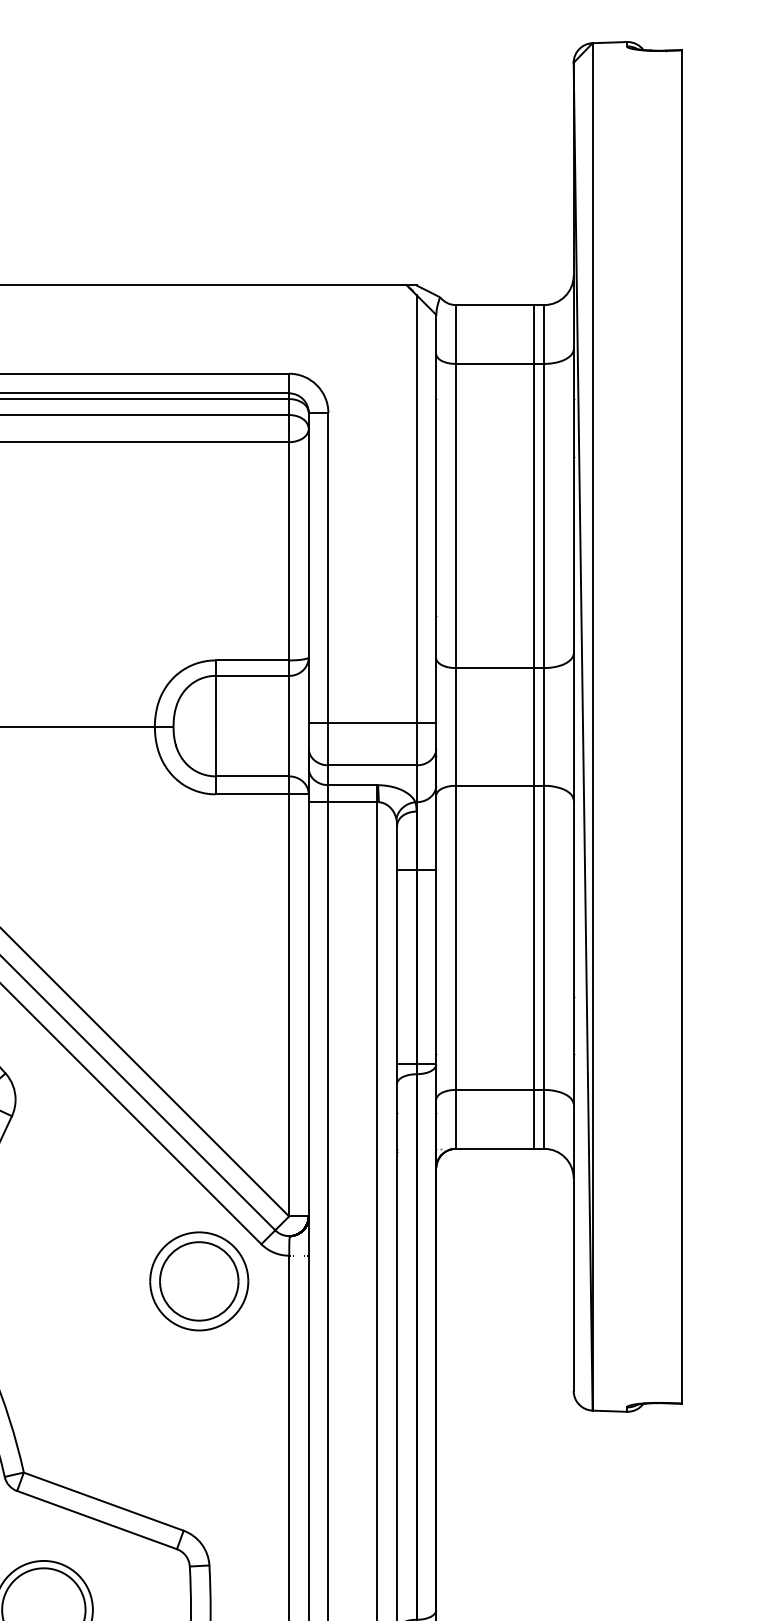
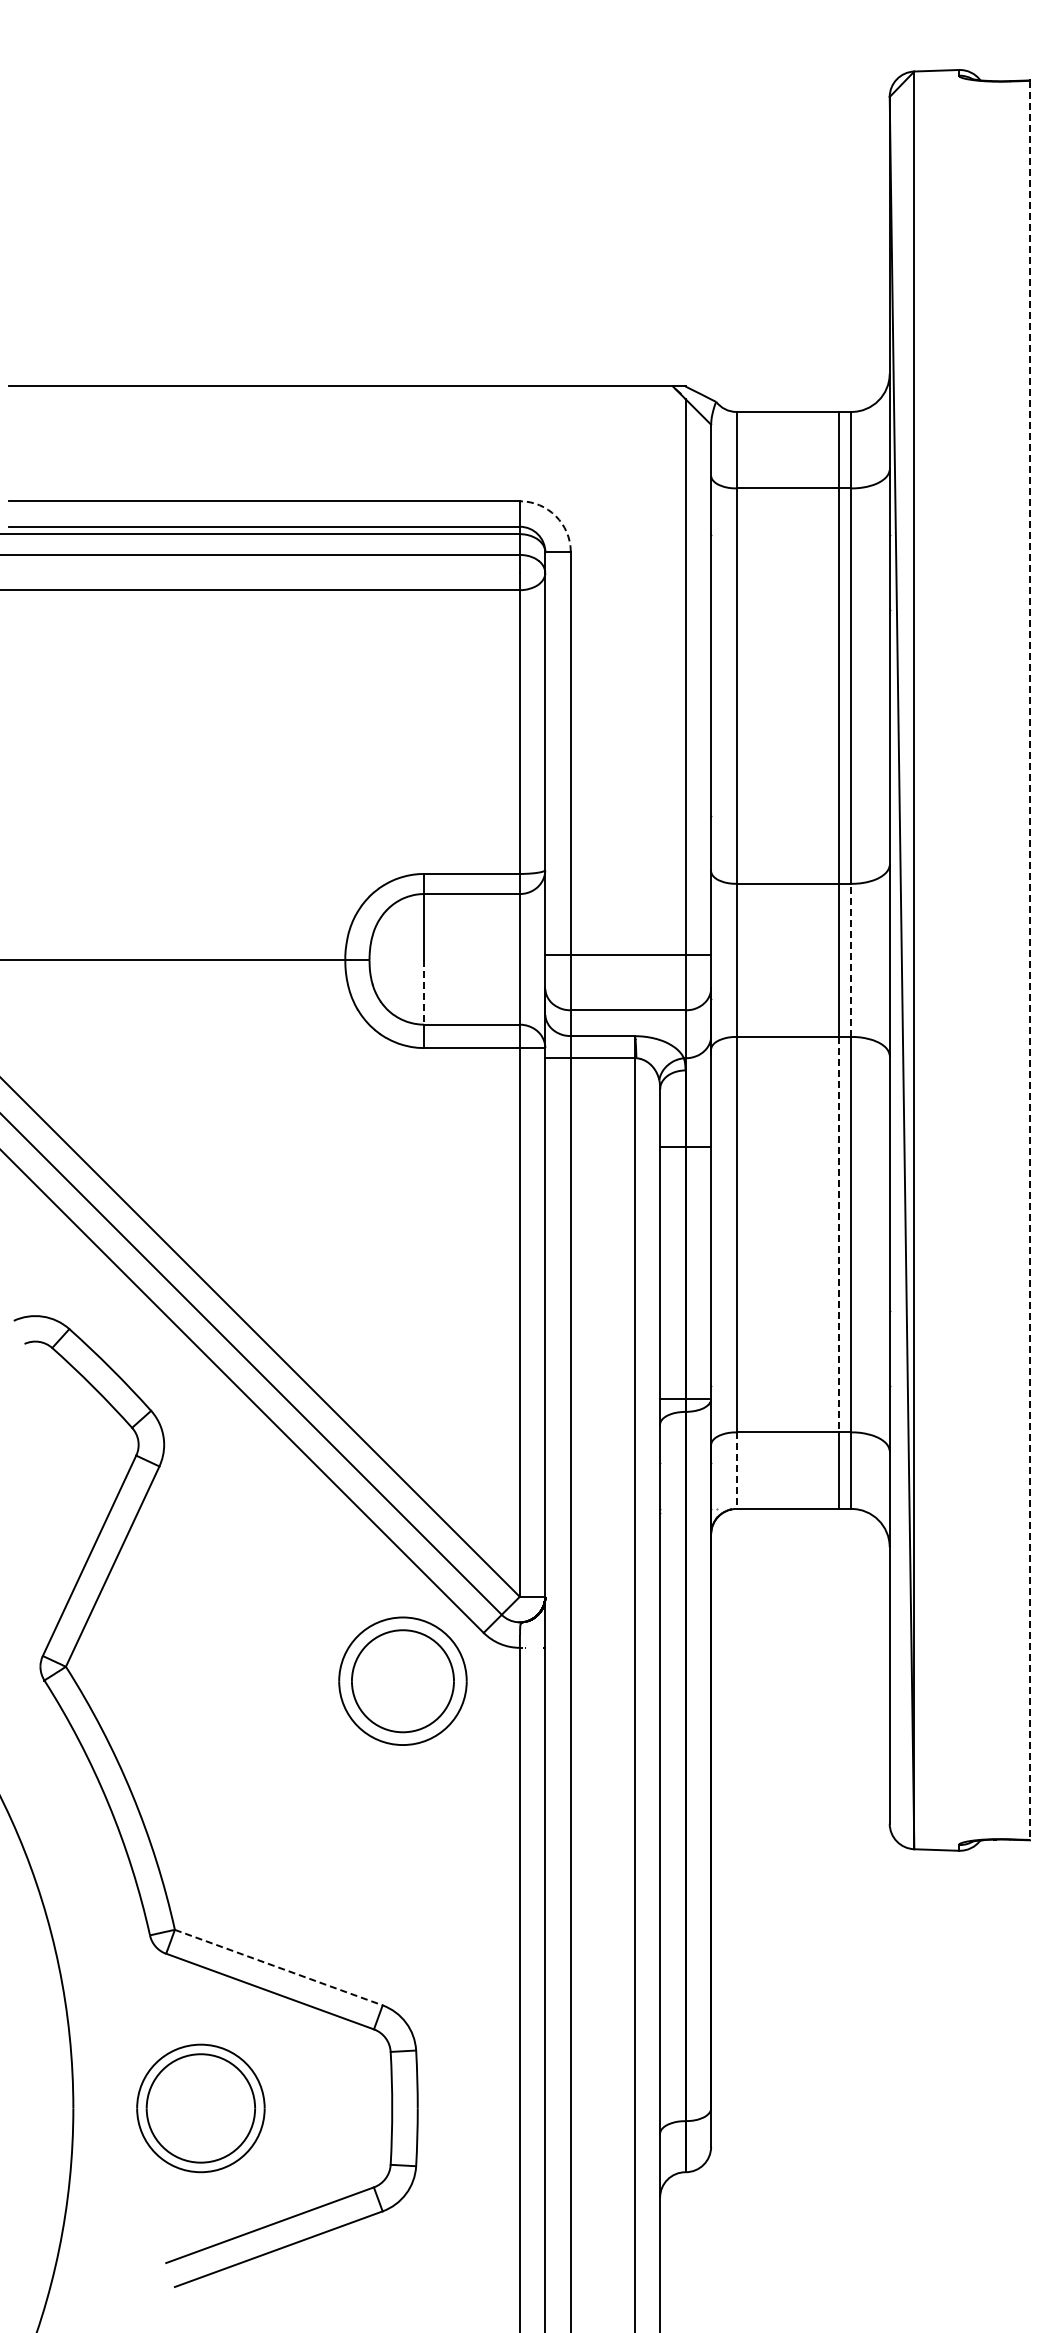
arc: (316, 385) -> (555, 516), solid -> dashed
line: (544, 727) -> (851, 960), solid -> dashed
line: (681, 727) -> (1030, 960), solid -> dashed
line: (215, 752) -> (424, 993), solid -> dashed
line: (534, 937) -> (838, 1234), solid -> dashed
line: (455, 1120) -> (736, 1471), solid -> dashed
line: (103, 1501) -> (278, 1967), solid -> dashed

